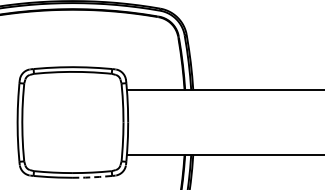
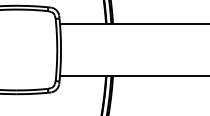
line: (92, 177) -> (32, 93), dashed -> solid

